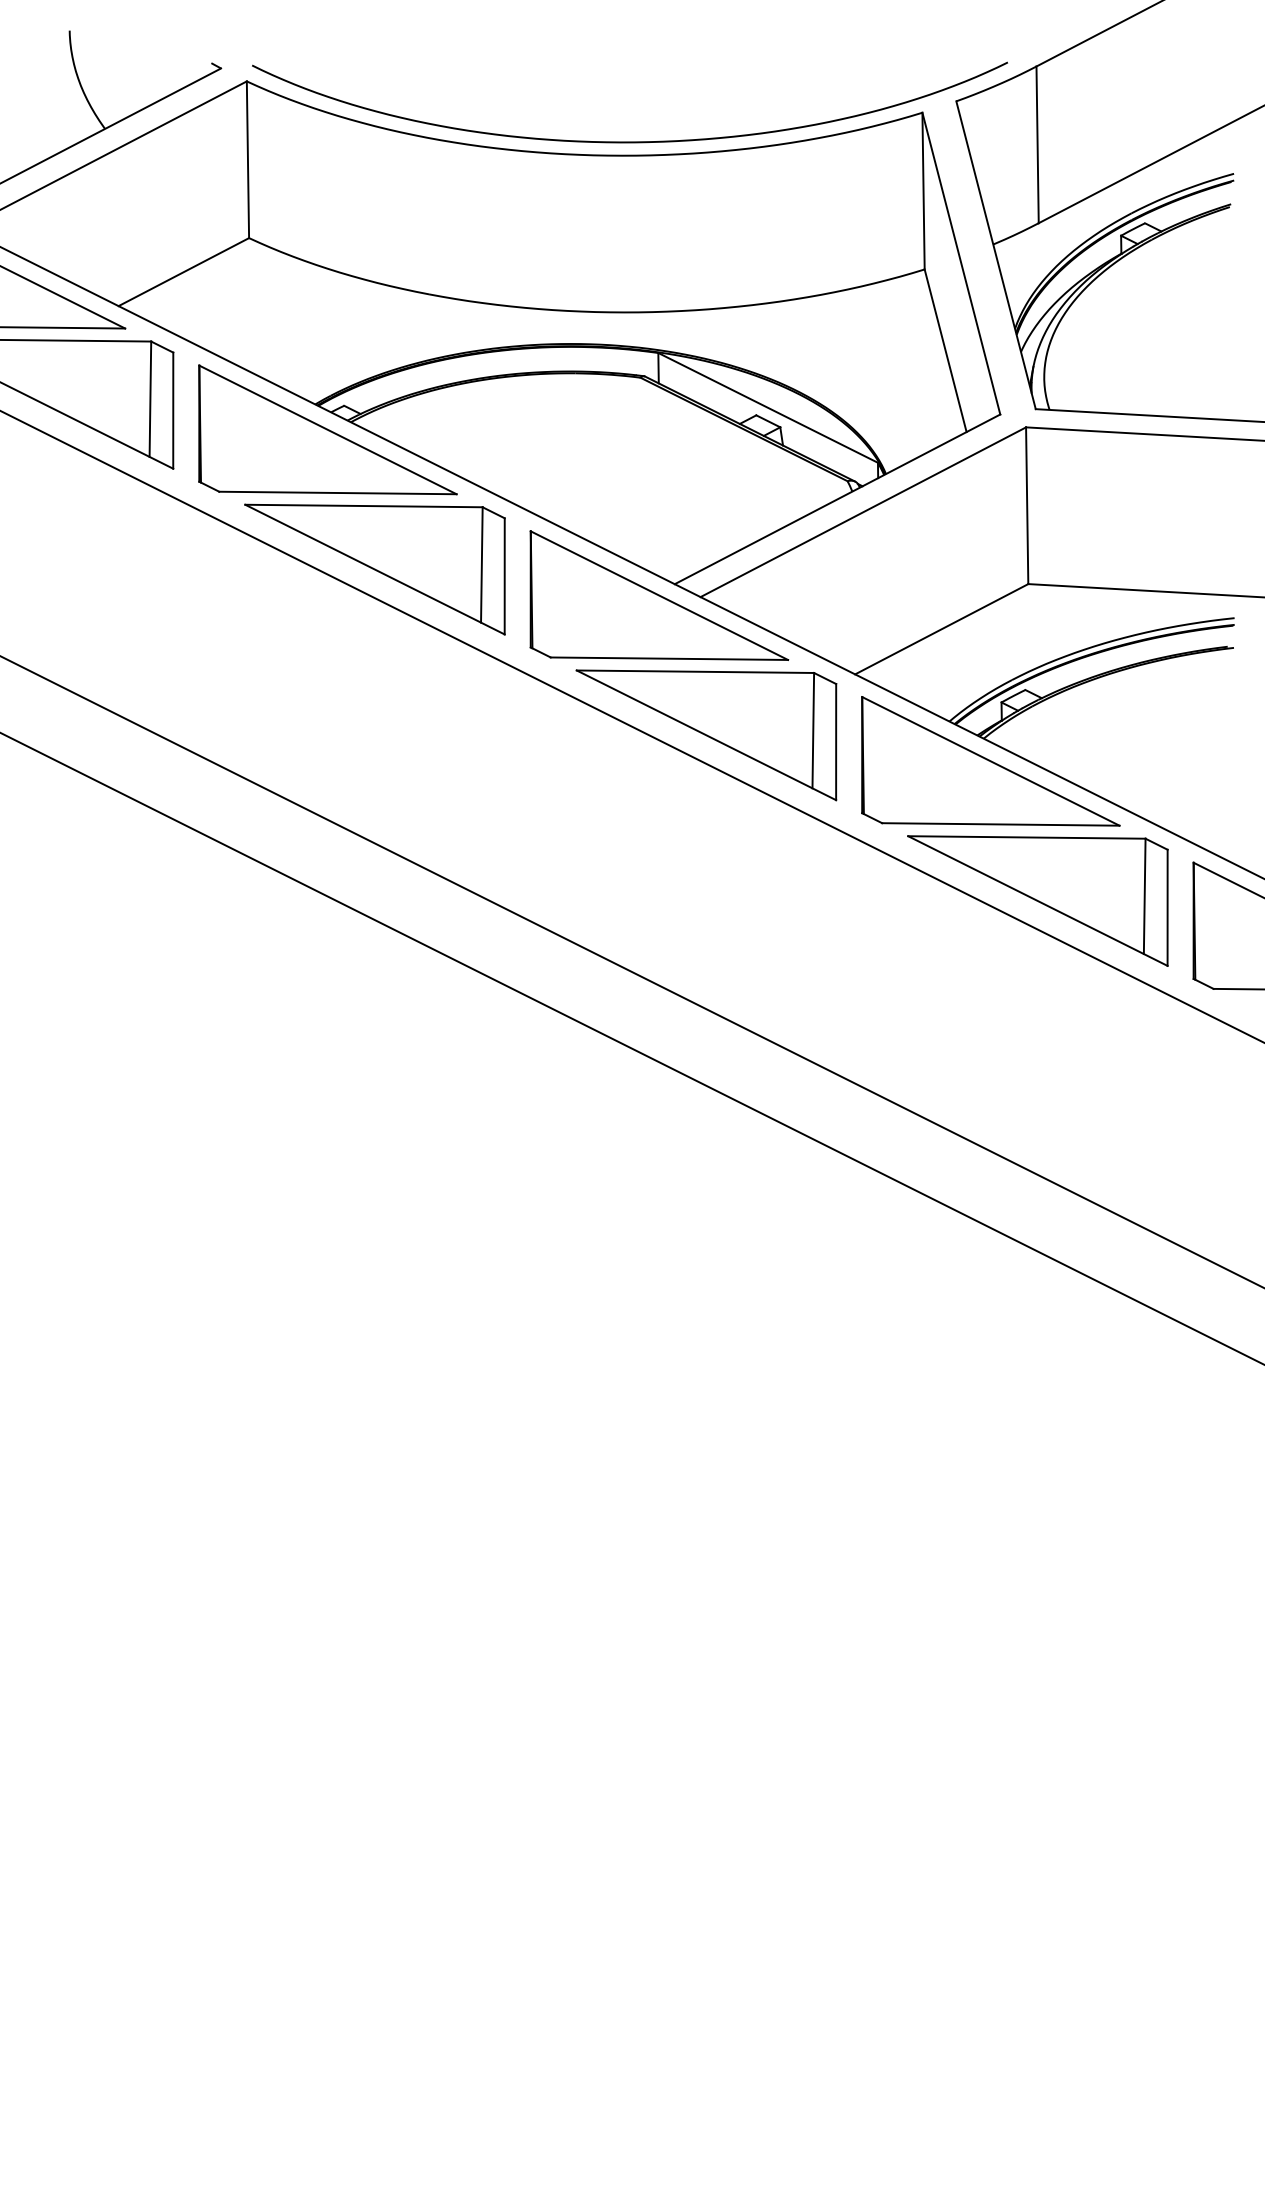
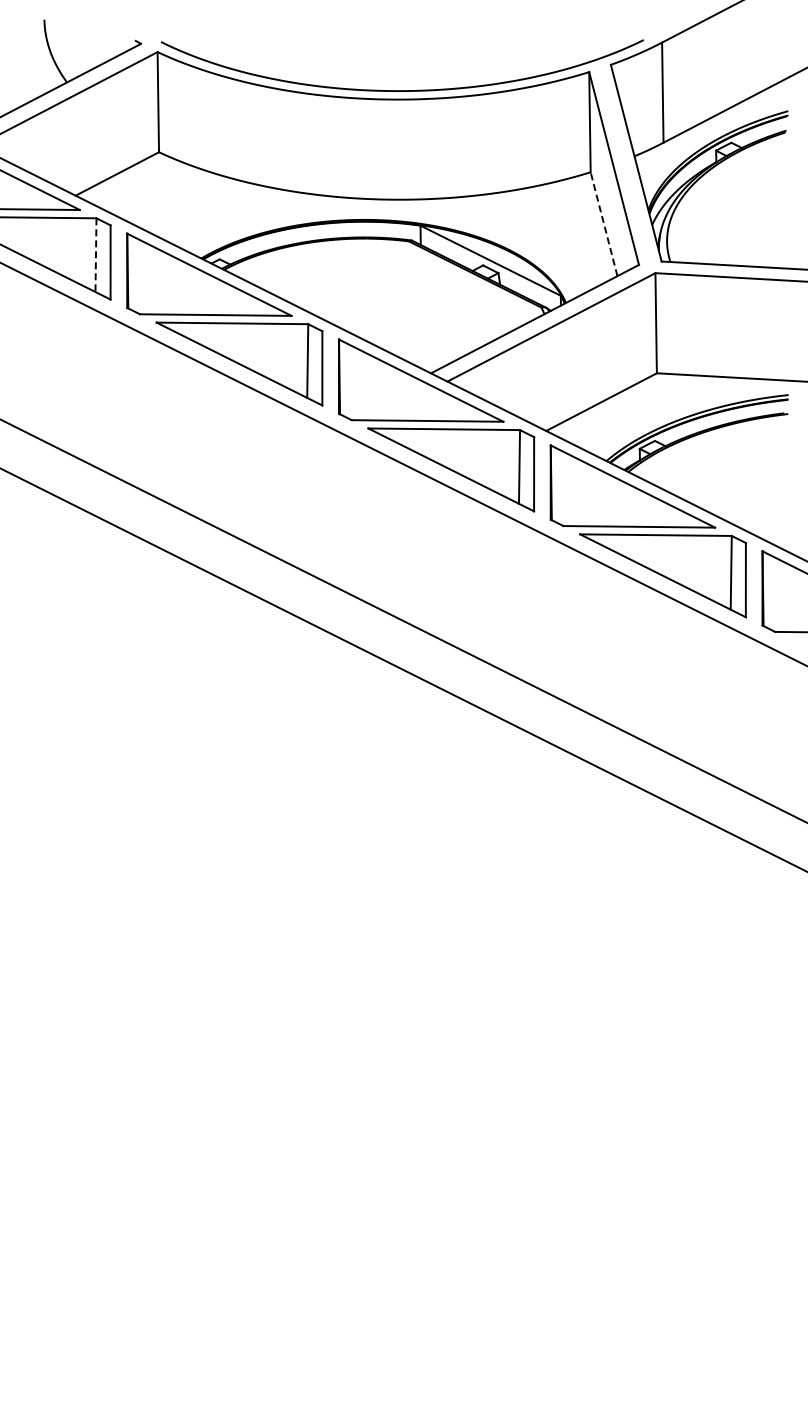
line: (946, 351) -> (604, 224), solid -> dashed
line: (149, 399) -> (95, 255), solid -> dashed

